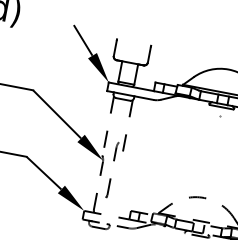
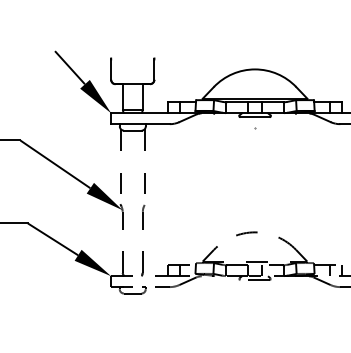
part: (114, 161) -> (143, 229), moved

